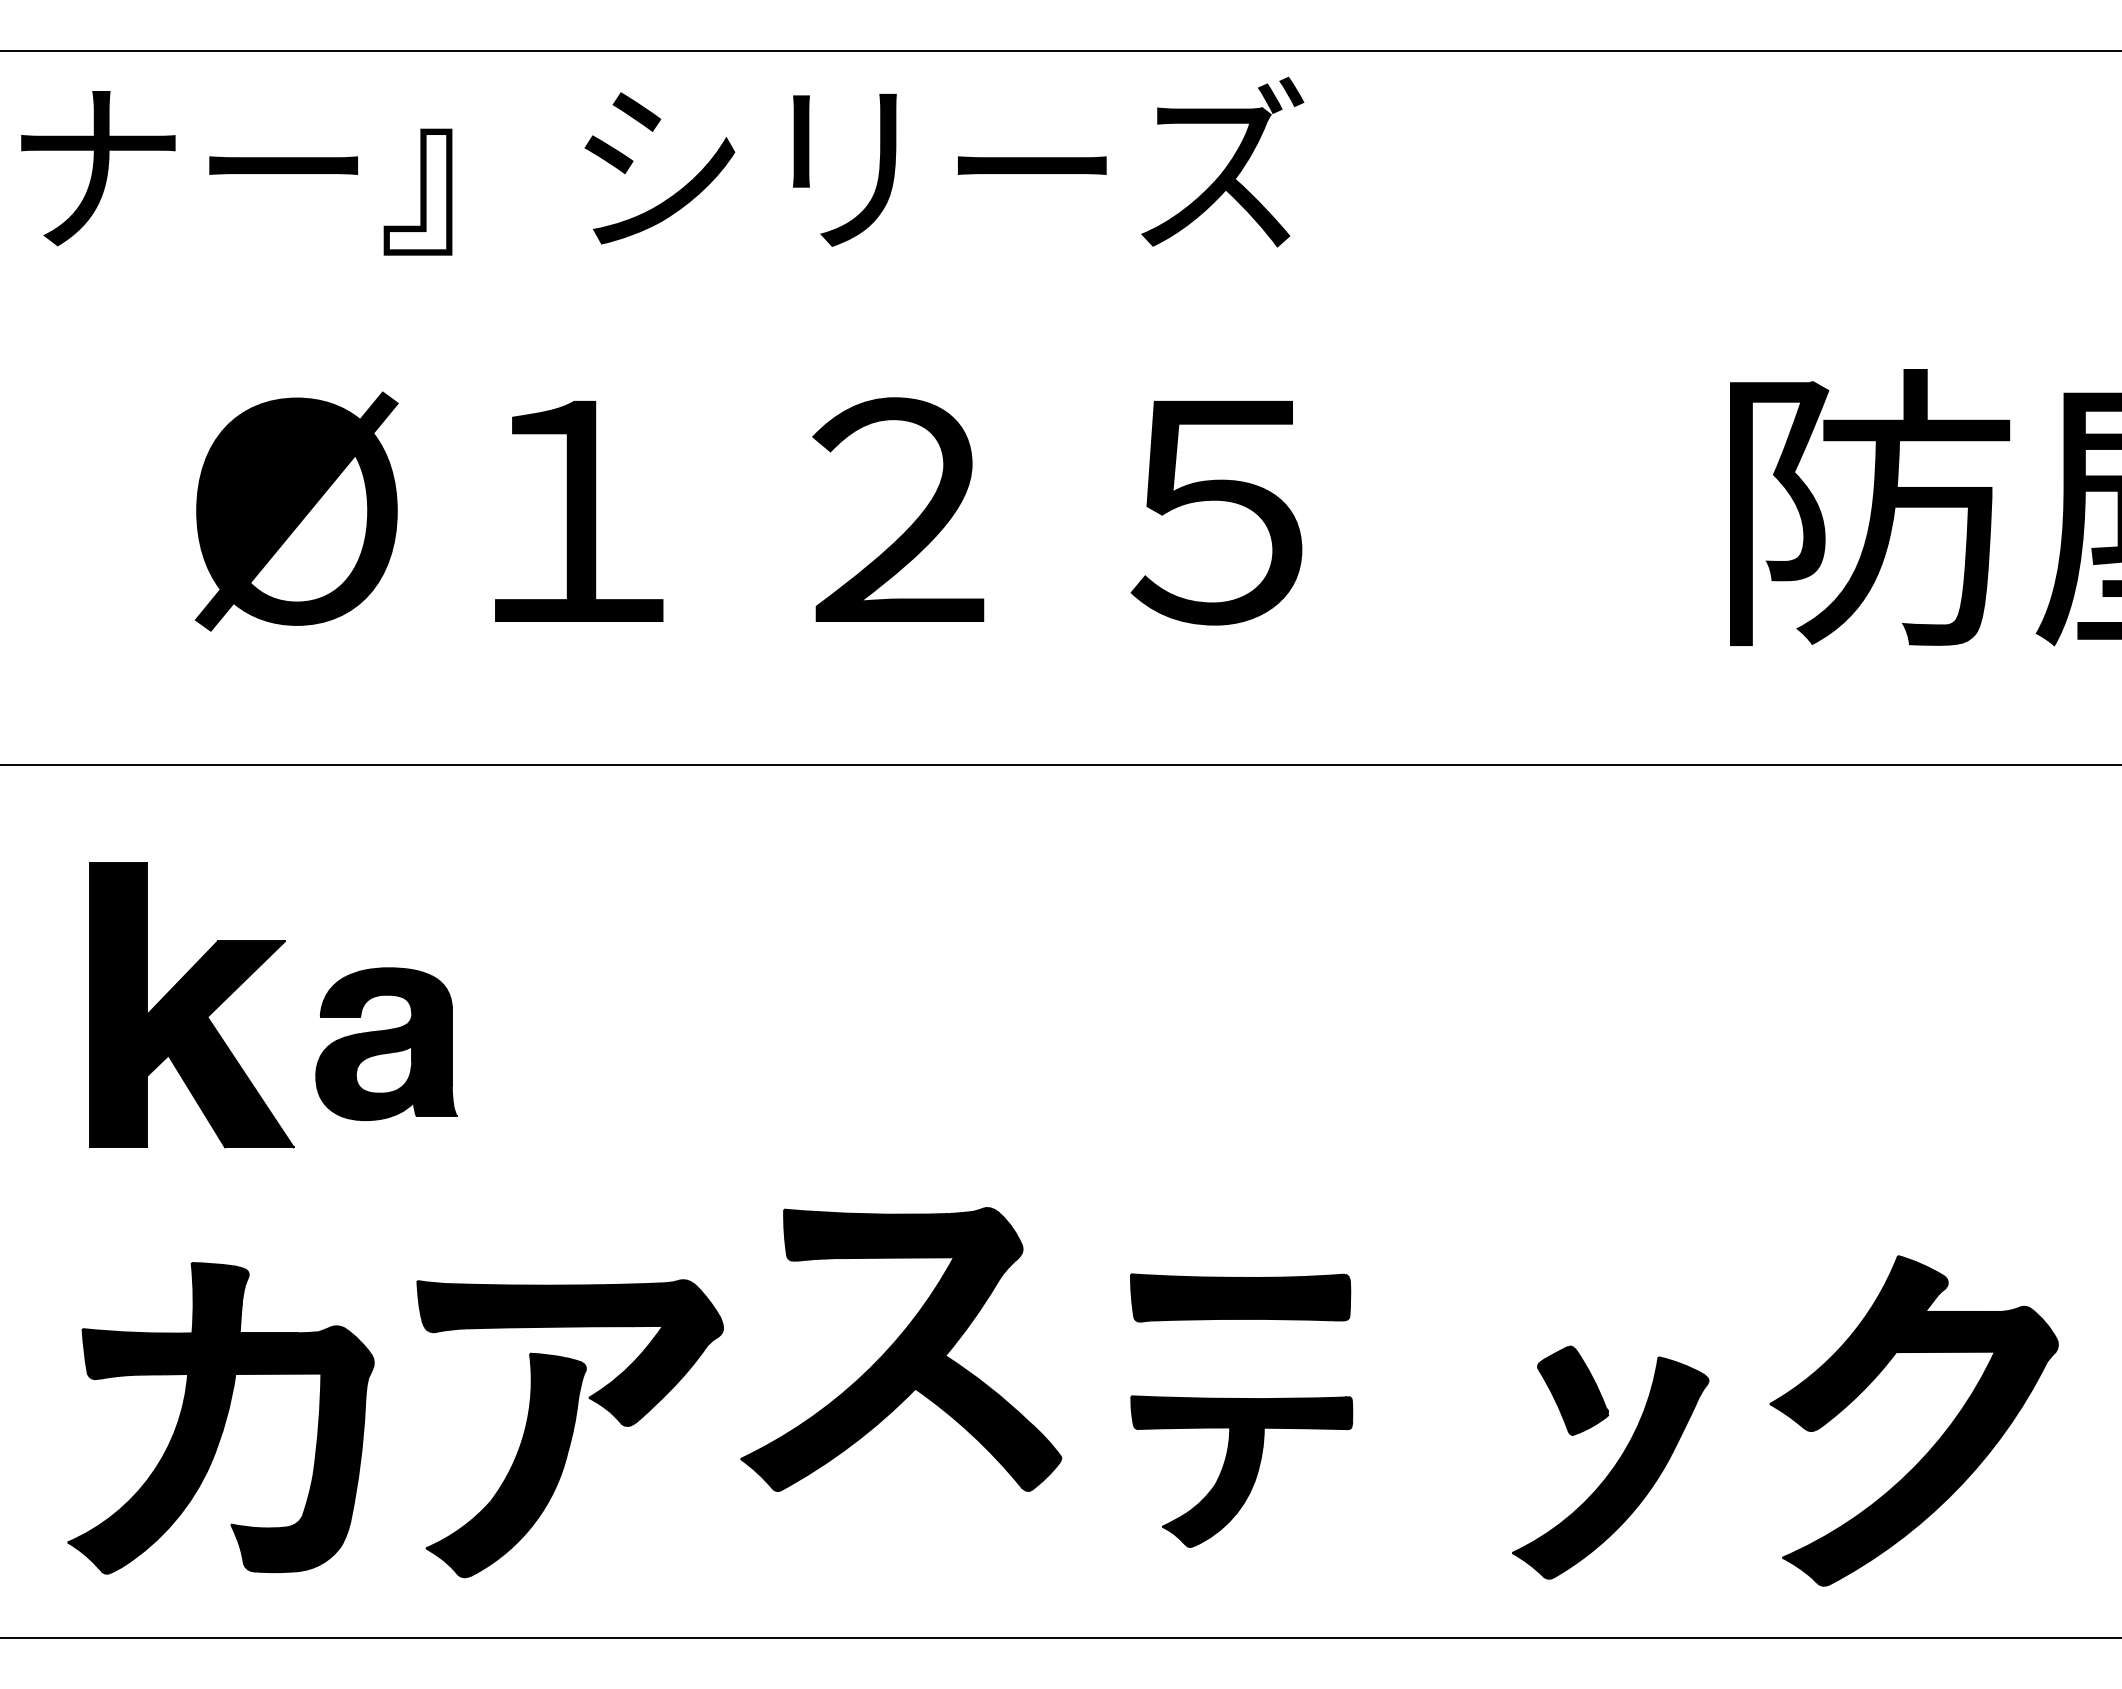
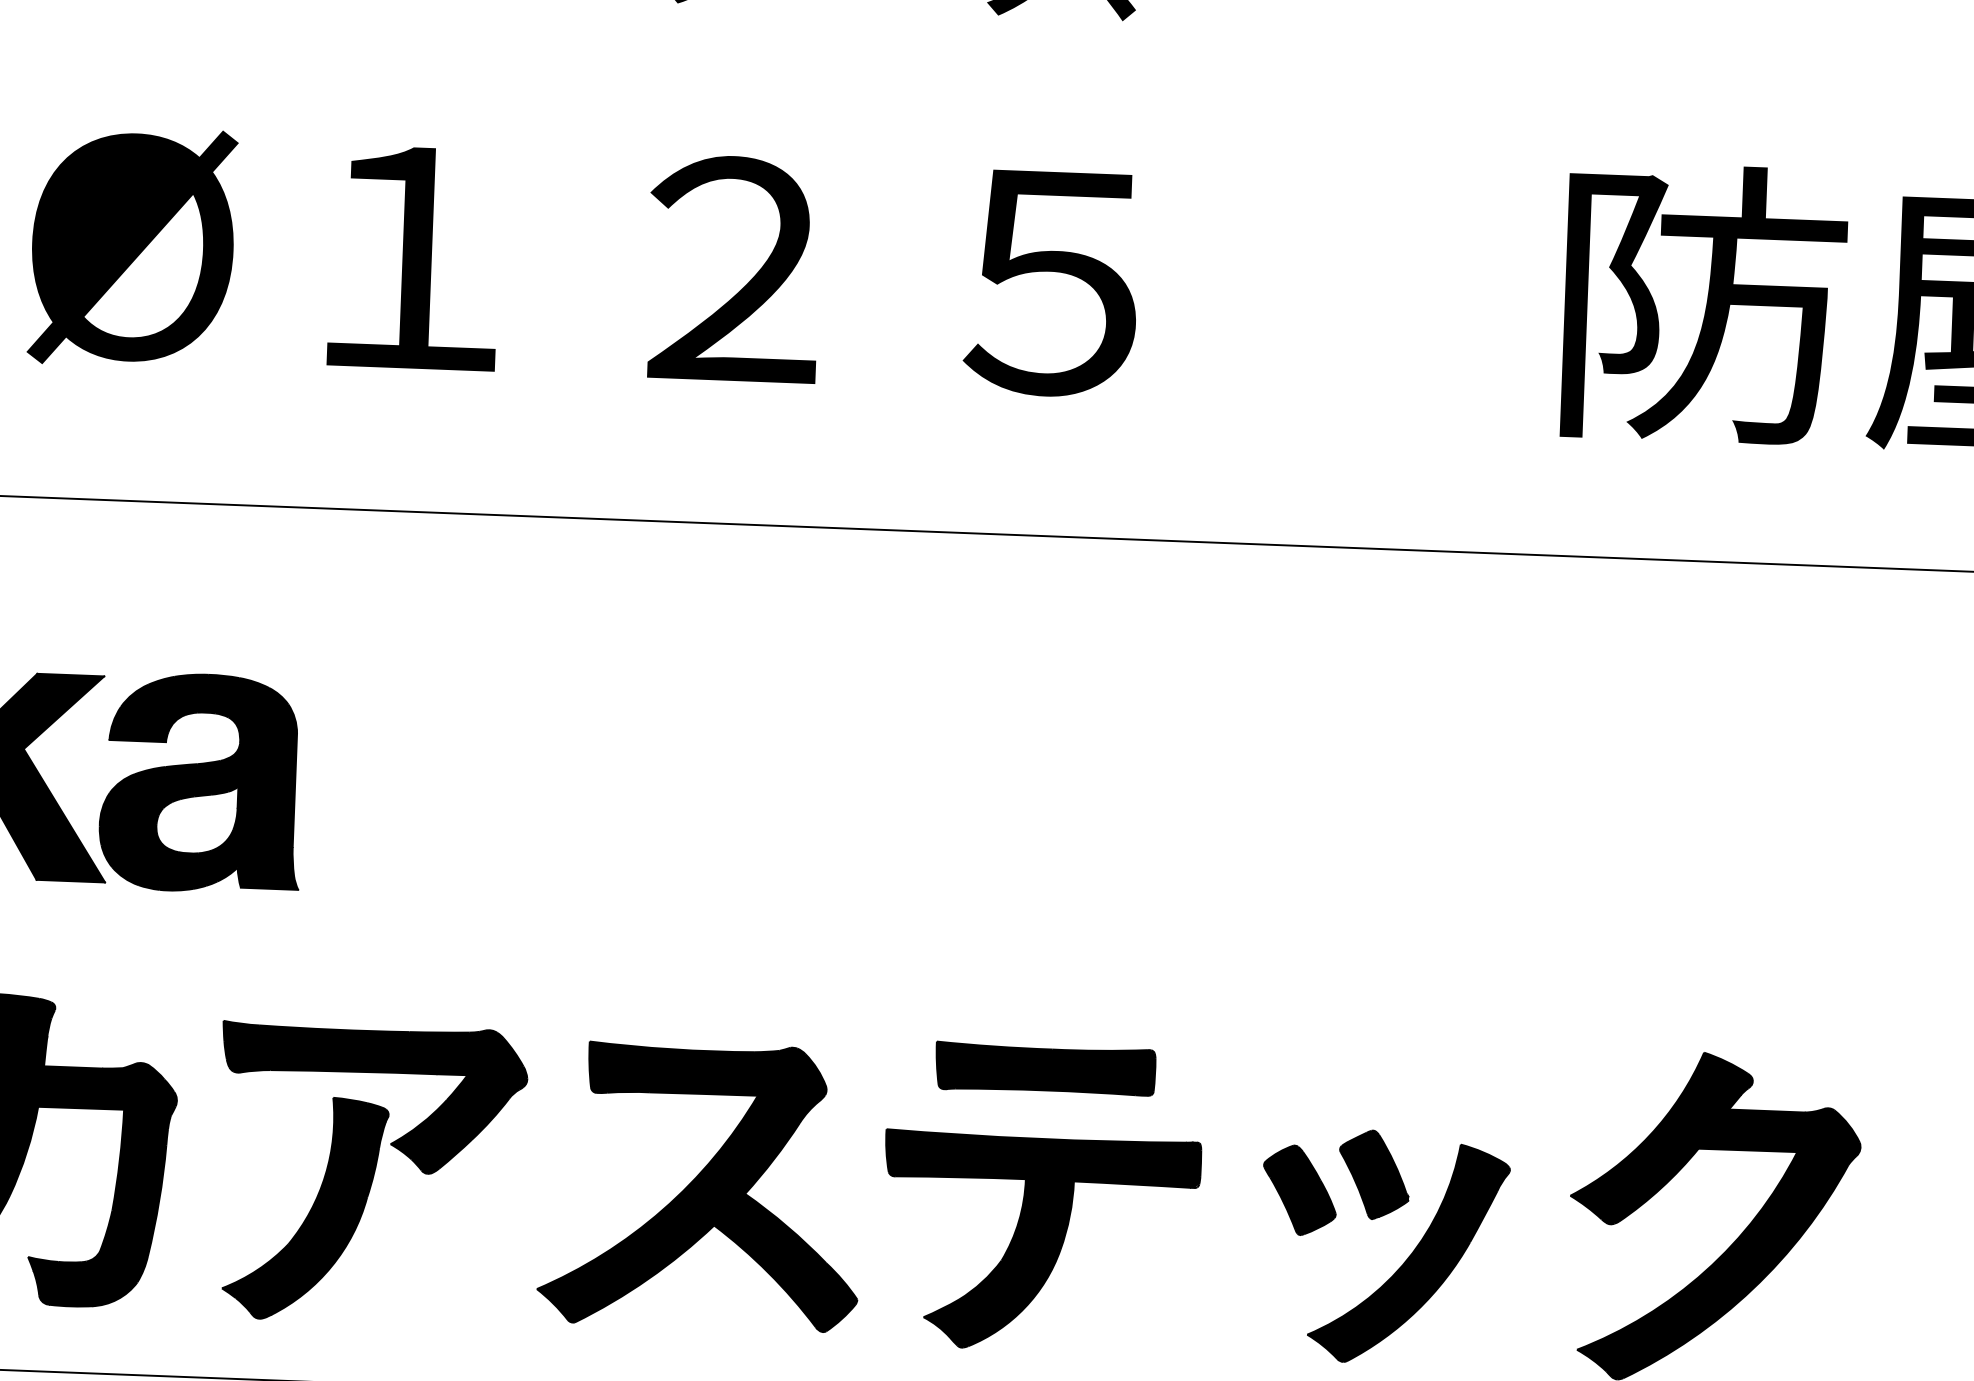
part: (386, 1043) -> (201, 782), size x1.43
part: (901, 1349) -> (701, 1185), moved
part: (1498, 1408) -> (1299, 1189), added
part: (1241, 1471) -> (1039, 1242), size x1.43

